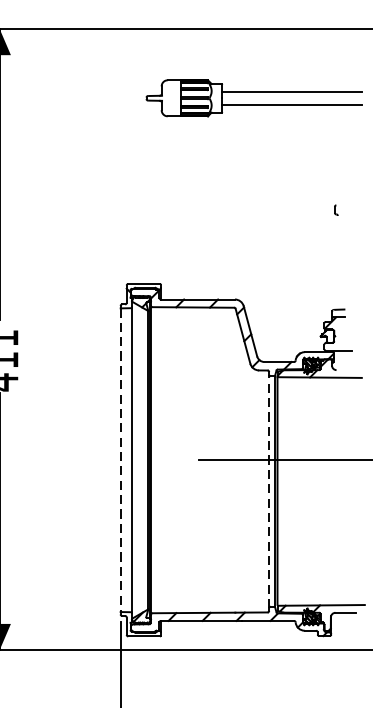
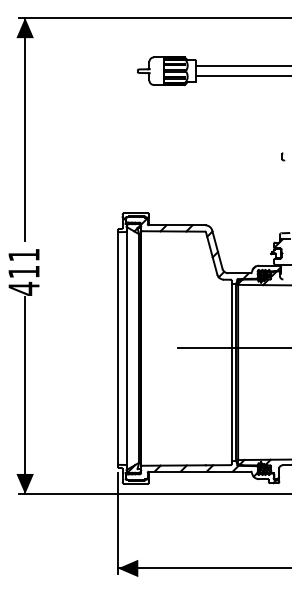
line: (120, 461) -> (117, 349), dashed -> solid
line: (268, 490) -> (231, 371), dashed -> solid

